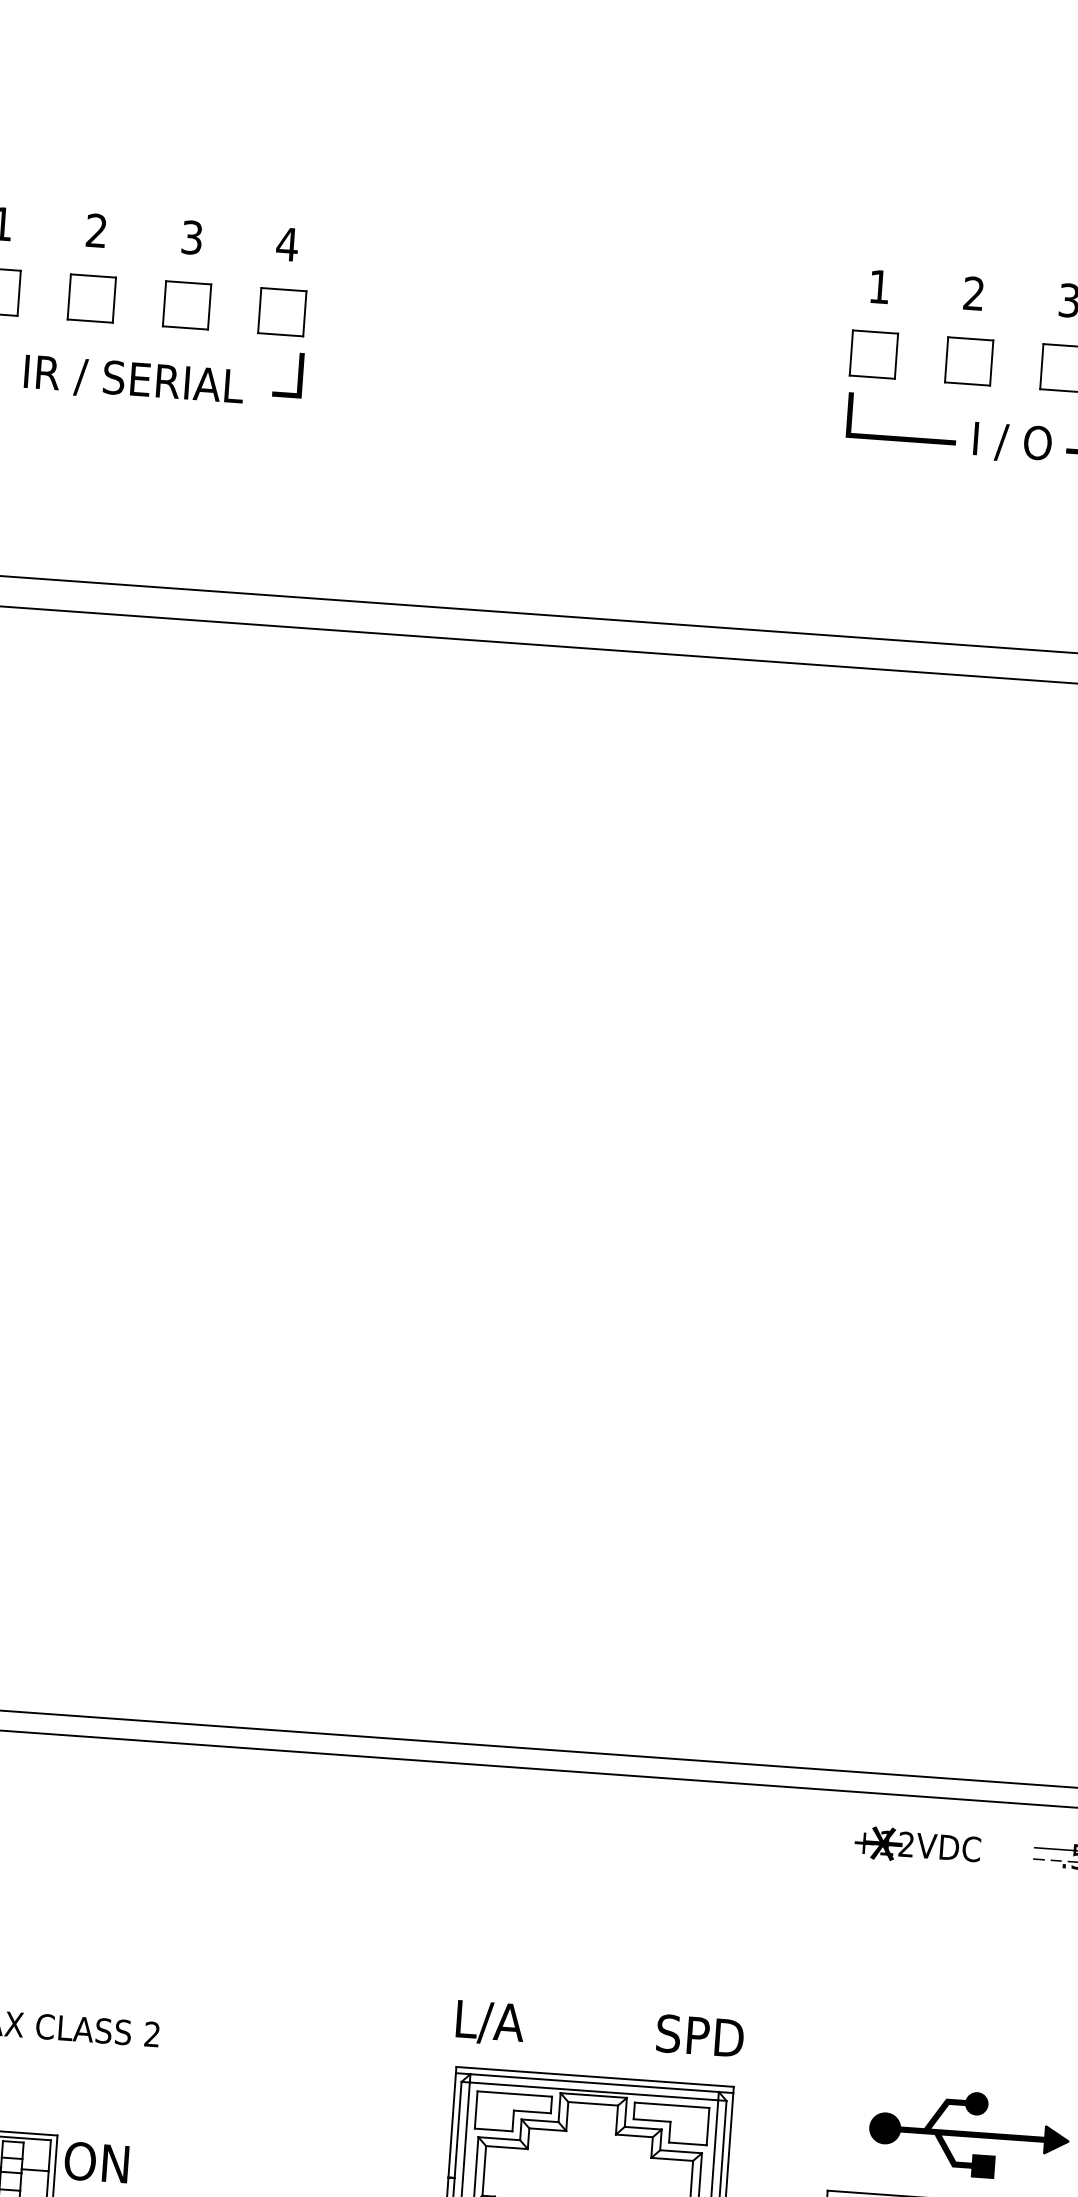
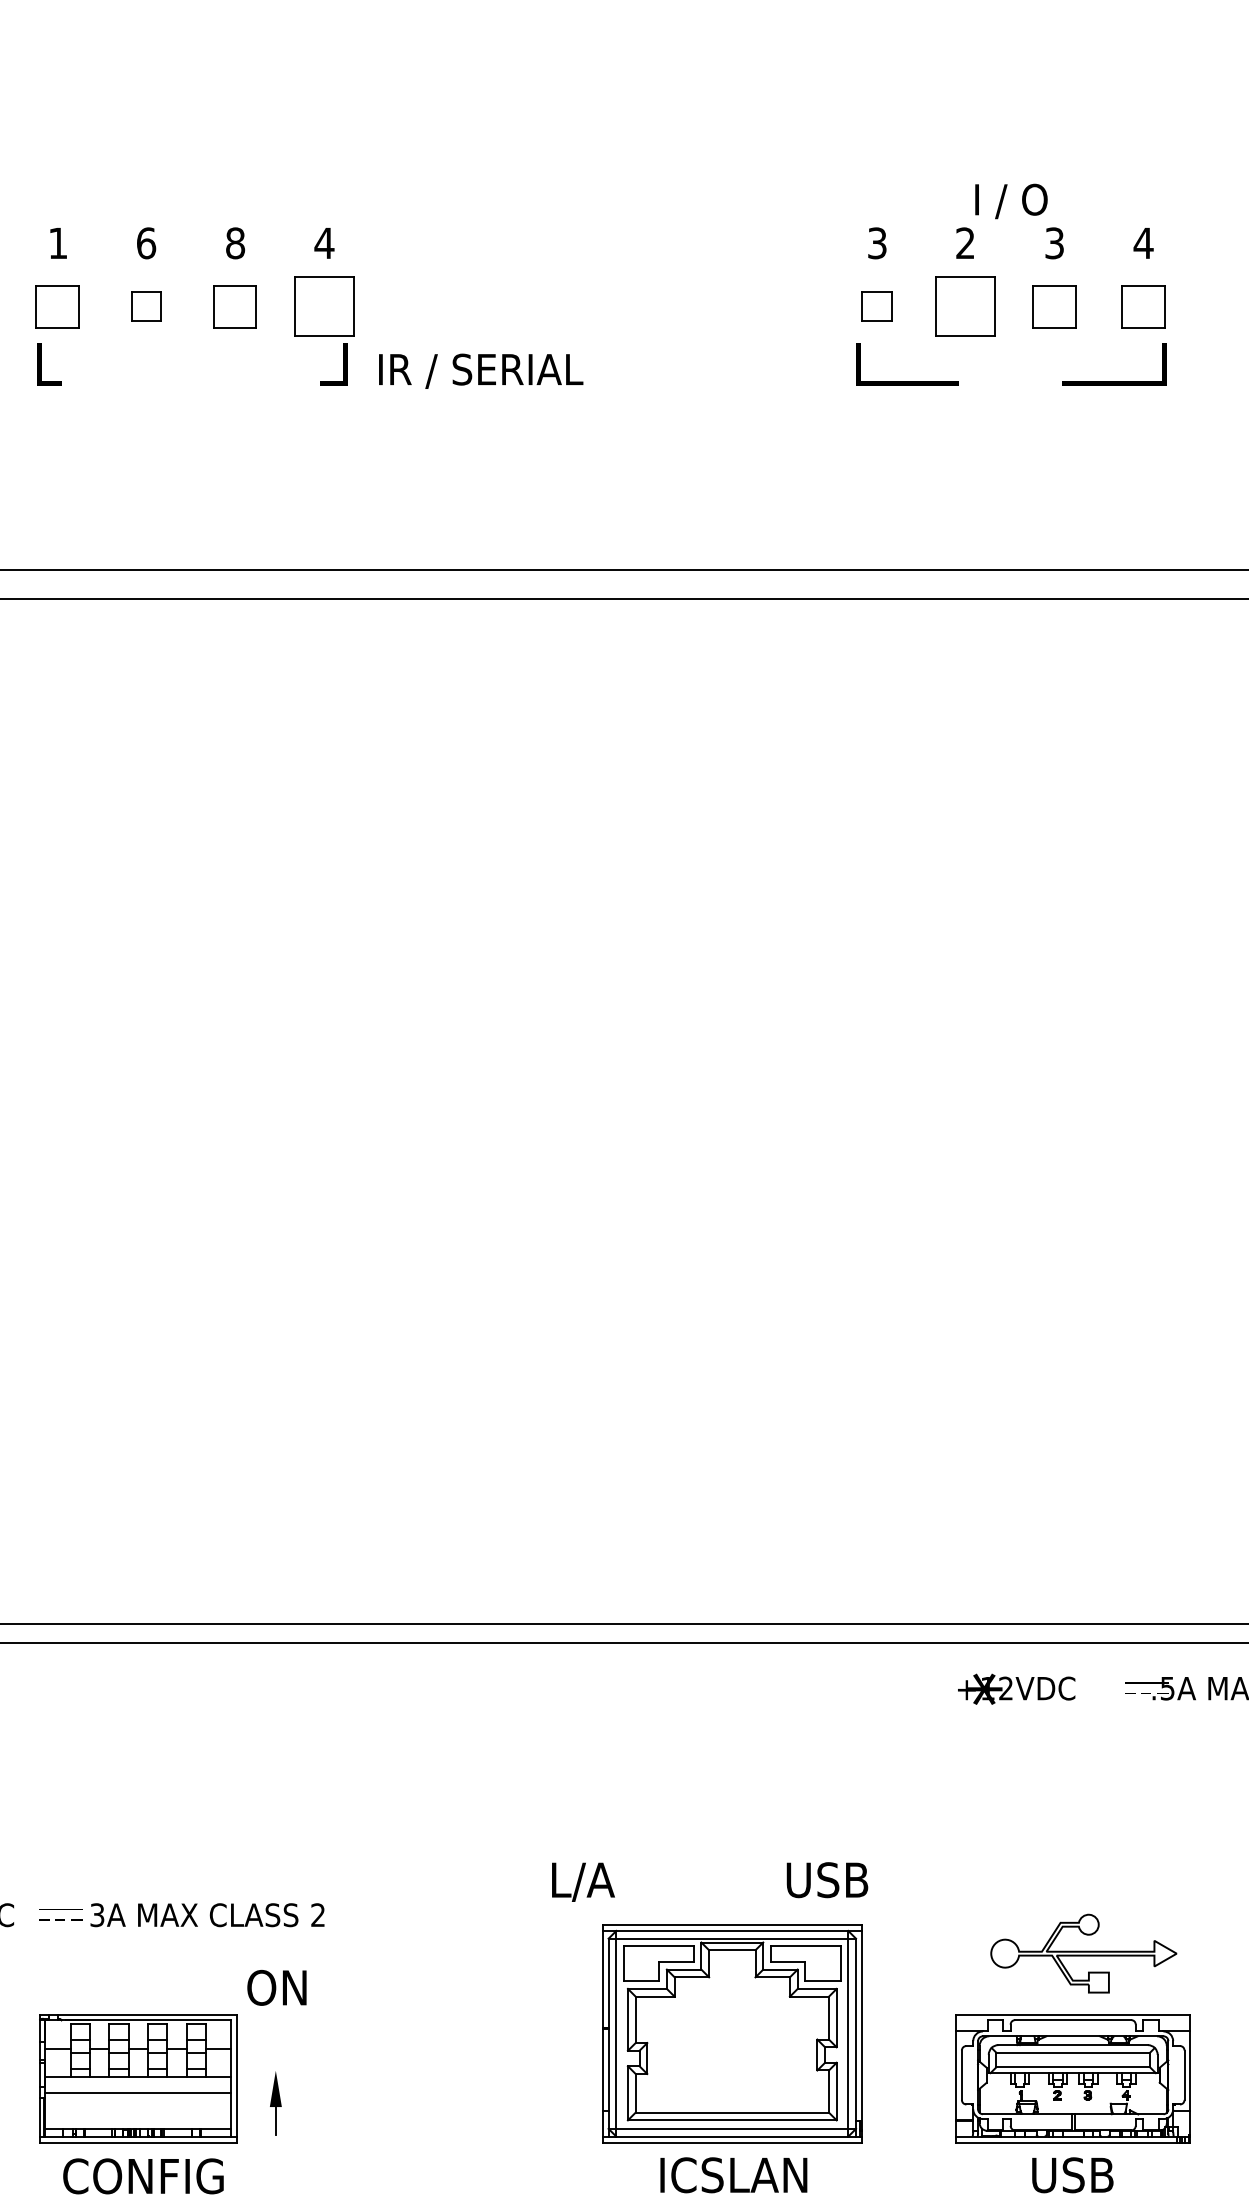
text: (96, 230) -> (146, 243), 2 -> 6
text: (192, 237) -> (235, 243), 3 -> 8
text: (879, 287) -> (877, 243), 1 -> 3
part: (90, 298) -> (145, 306), size x0.7
part: (281, 312) -> (323, 306), size x1.4
part: (873, 354) -> (876, 306), size x0.7
part: (969, 361) -> (965, 306), size x1.4
text: (134, 380) -> (481, 370), moved
text: (1012, 443) -> (1011, 201), moved
text: (490, 2022) -> (583, 1881), moved
text: (700, 2036) -> (827, 1880), SPD -> USB
fill: (969, 2134) -> (1083, 1953), removed
text: (96, 2162) -> (276, 1987), moved

